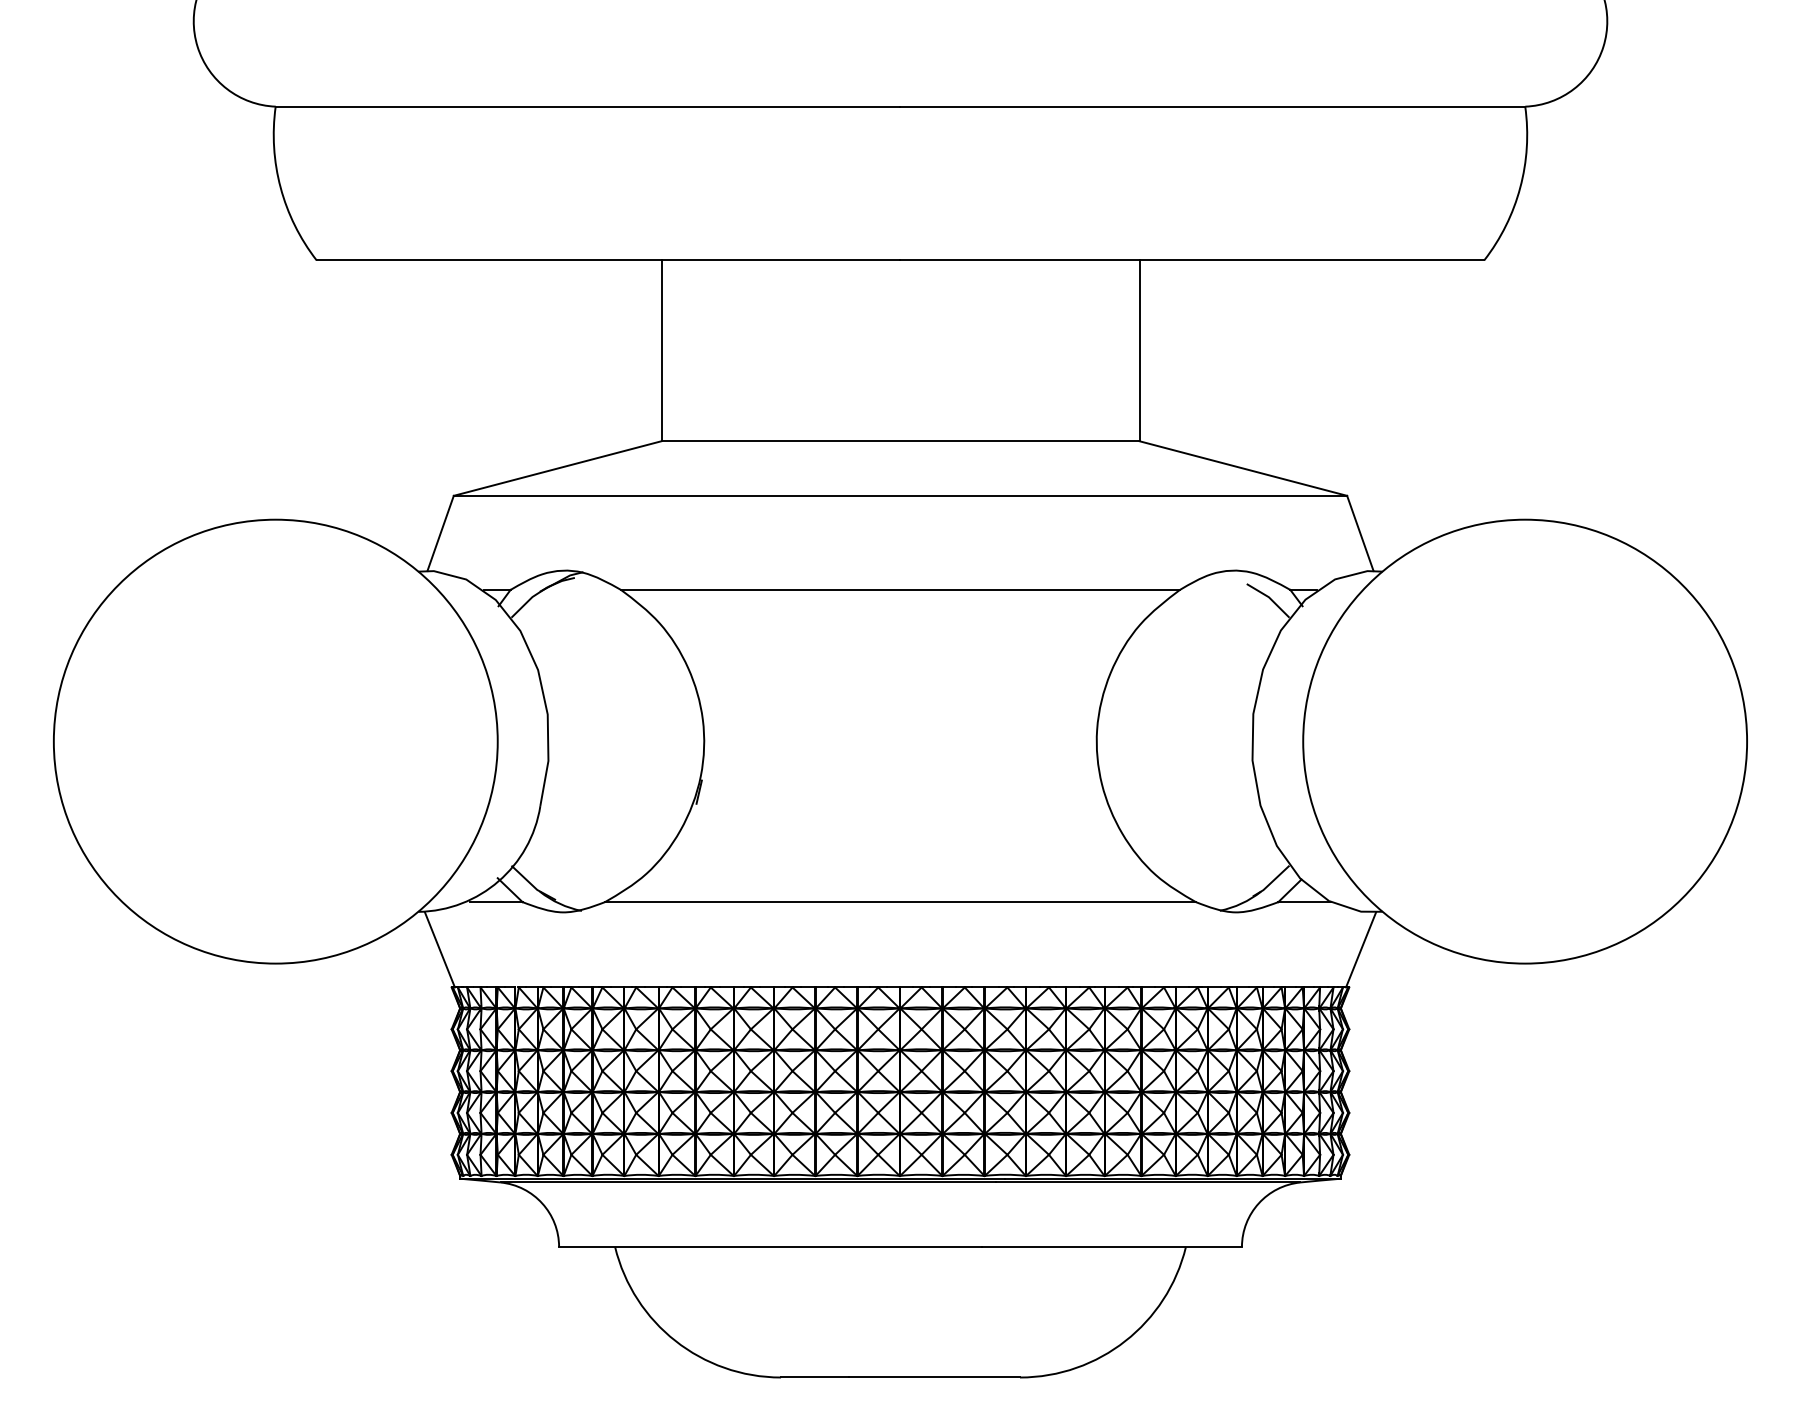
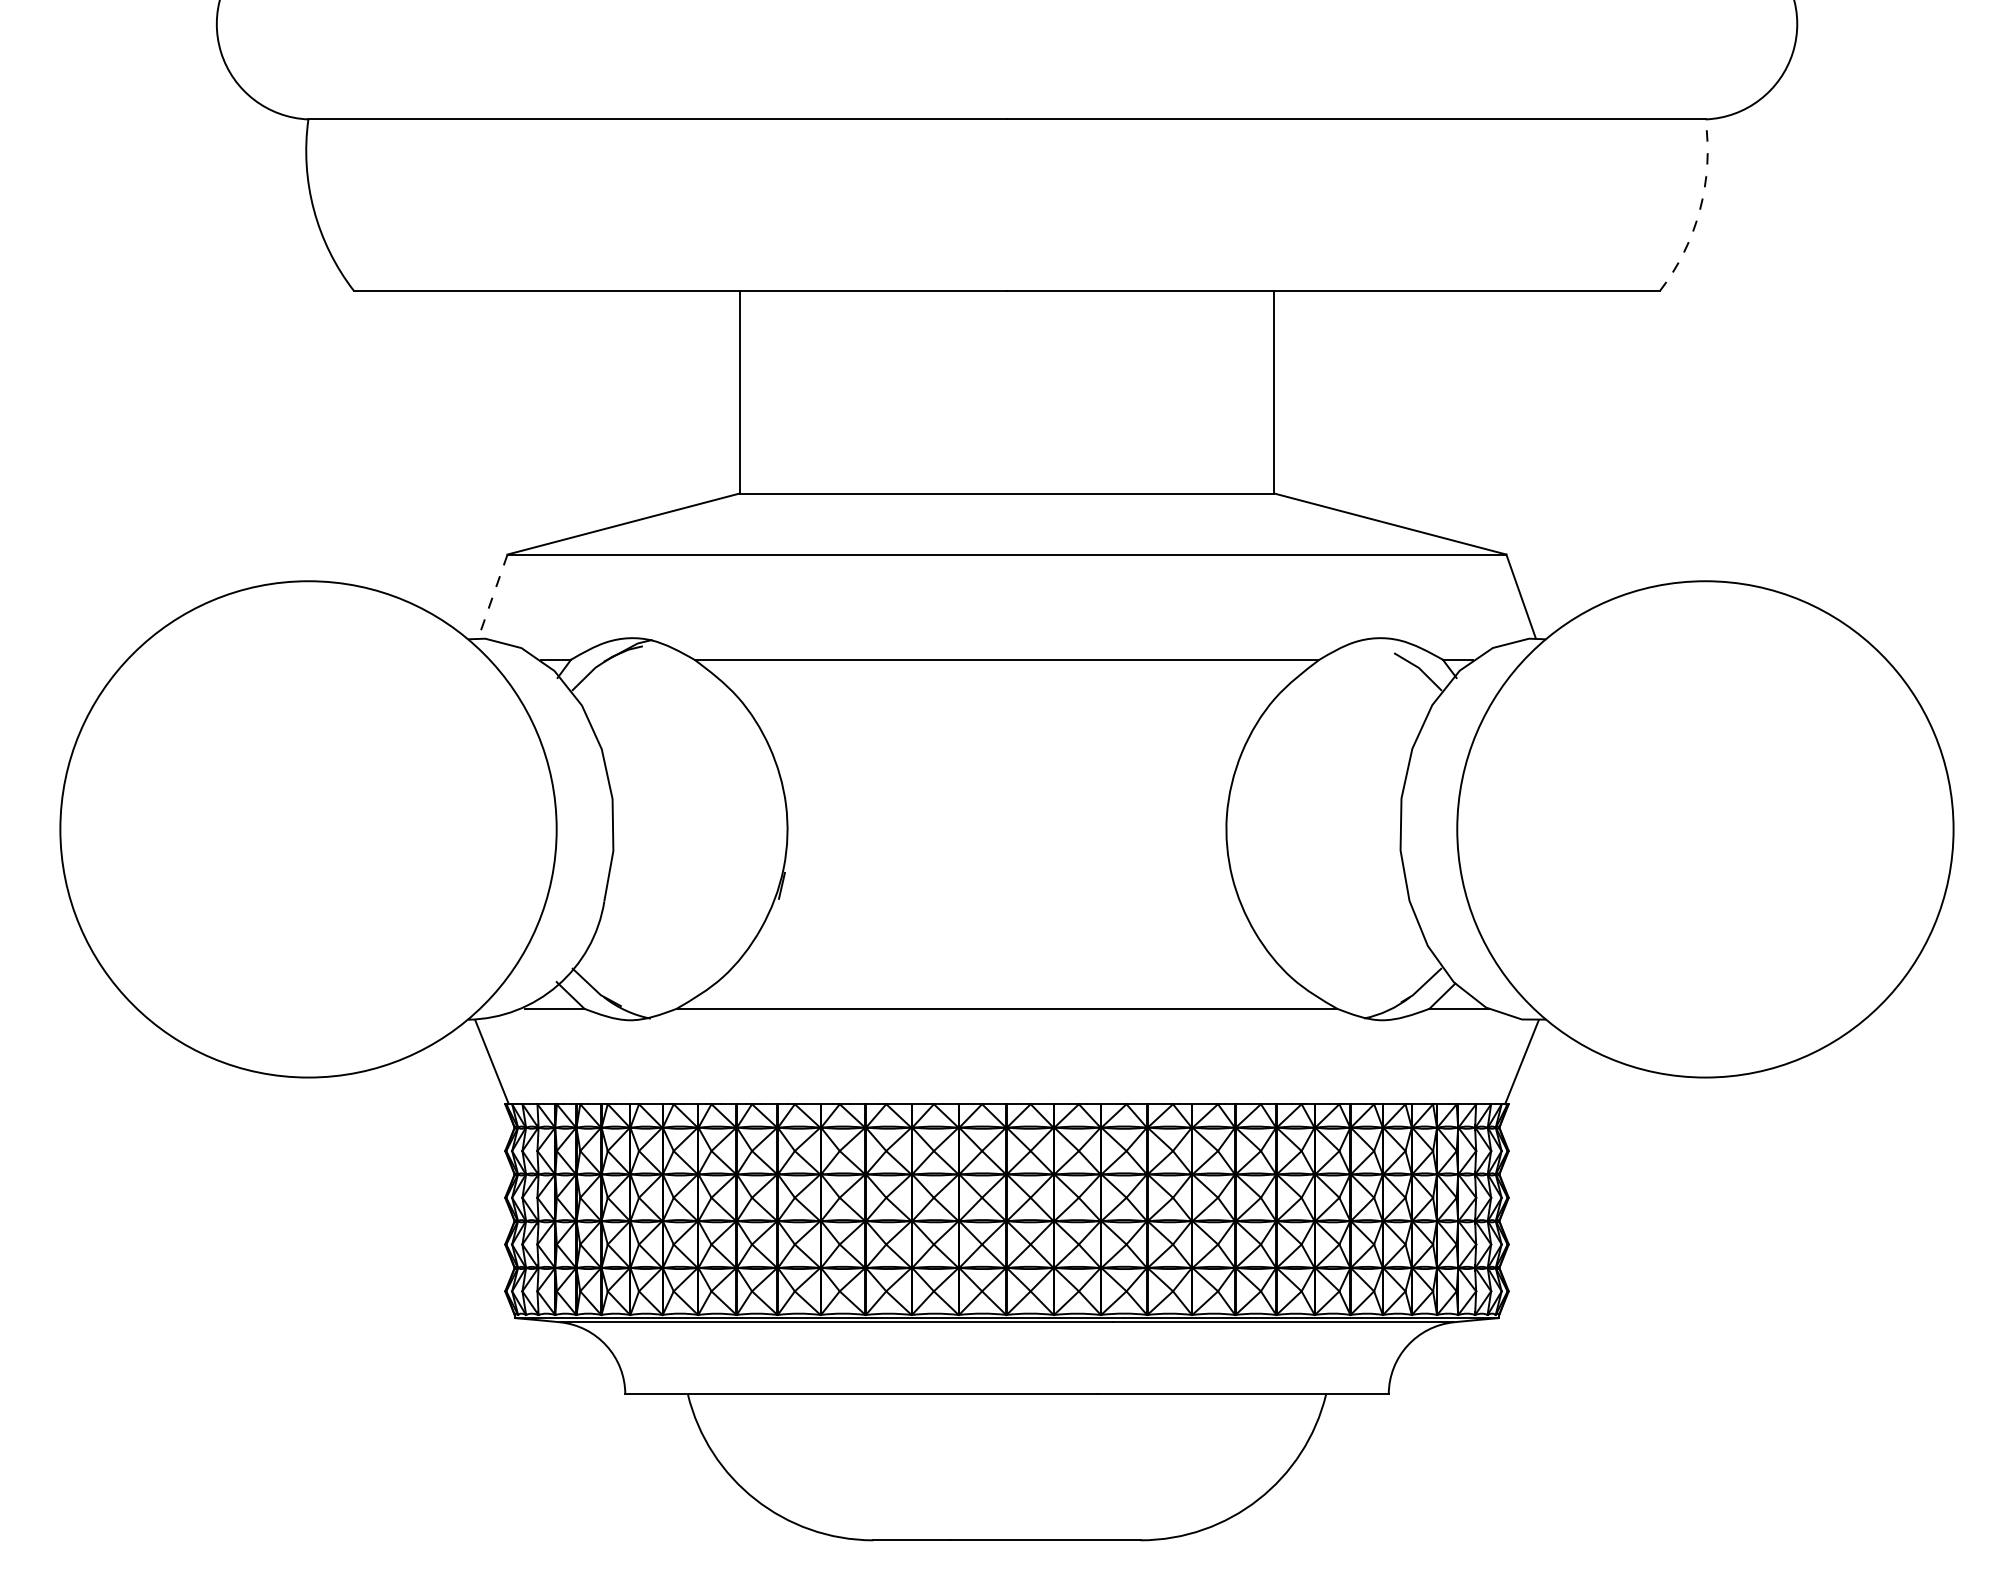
arc: (1519, 188) -> (1699, 210), solid -> dashed
line: (440, 533) -> (492, 596), solid -> dashed

